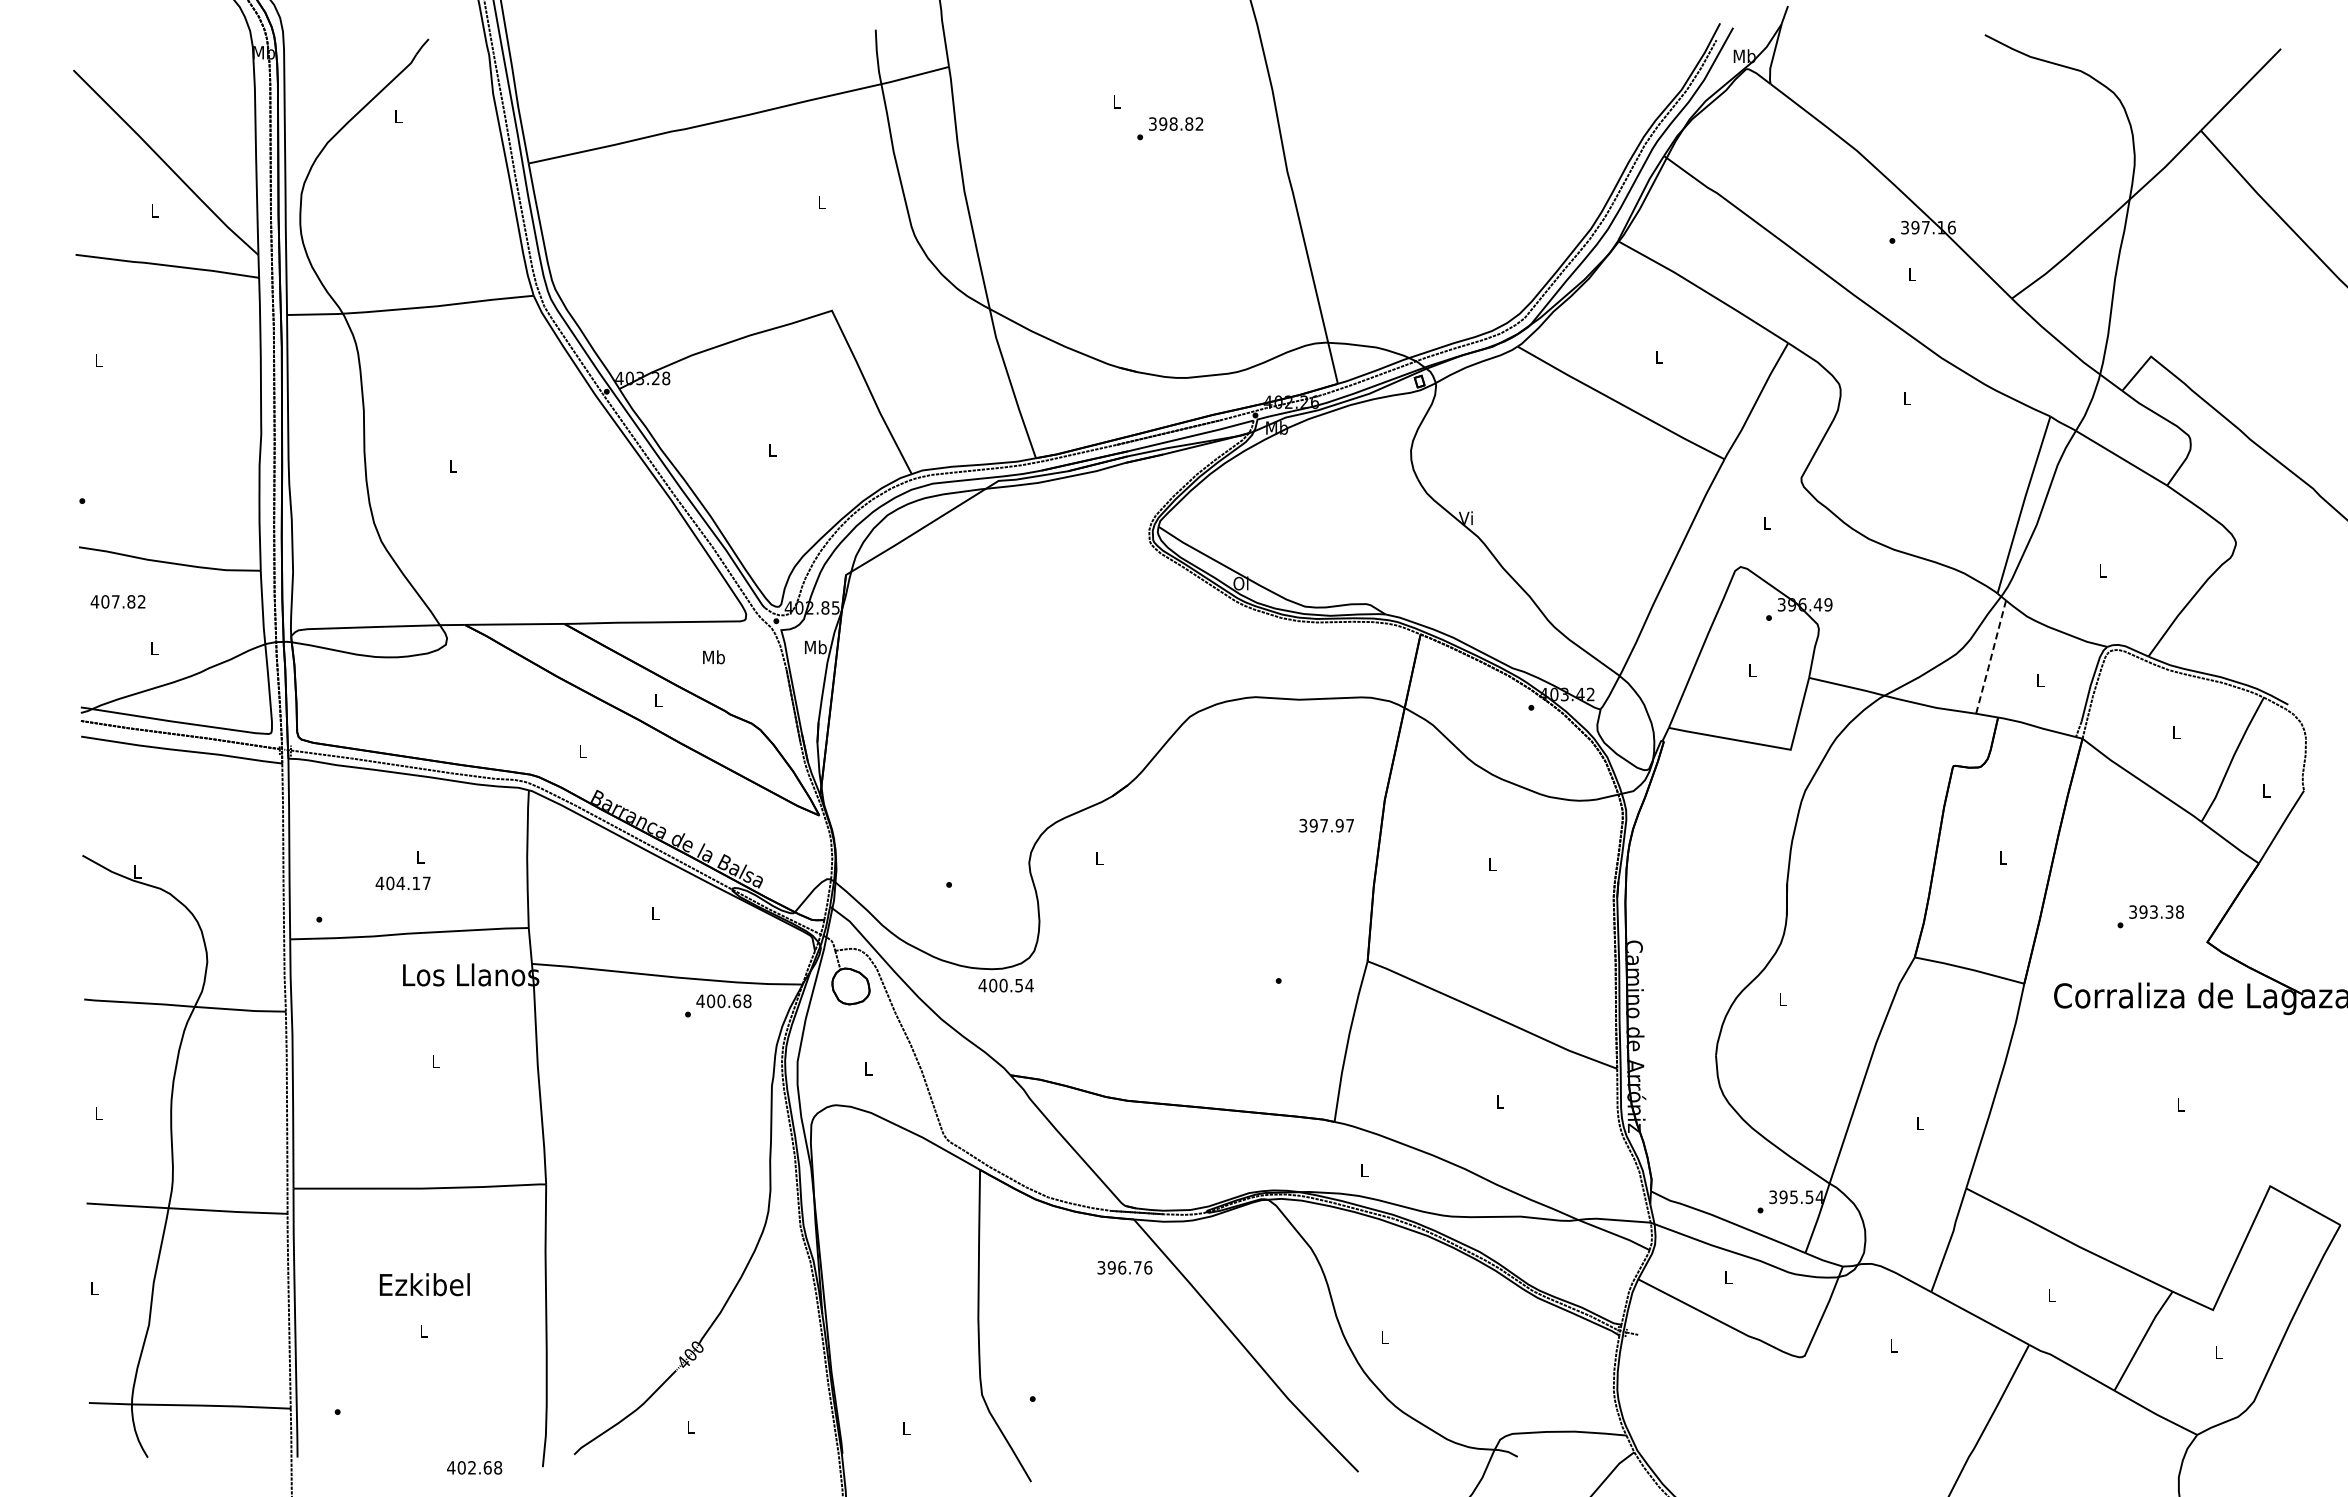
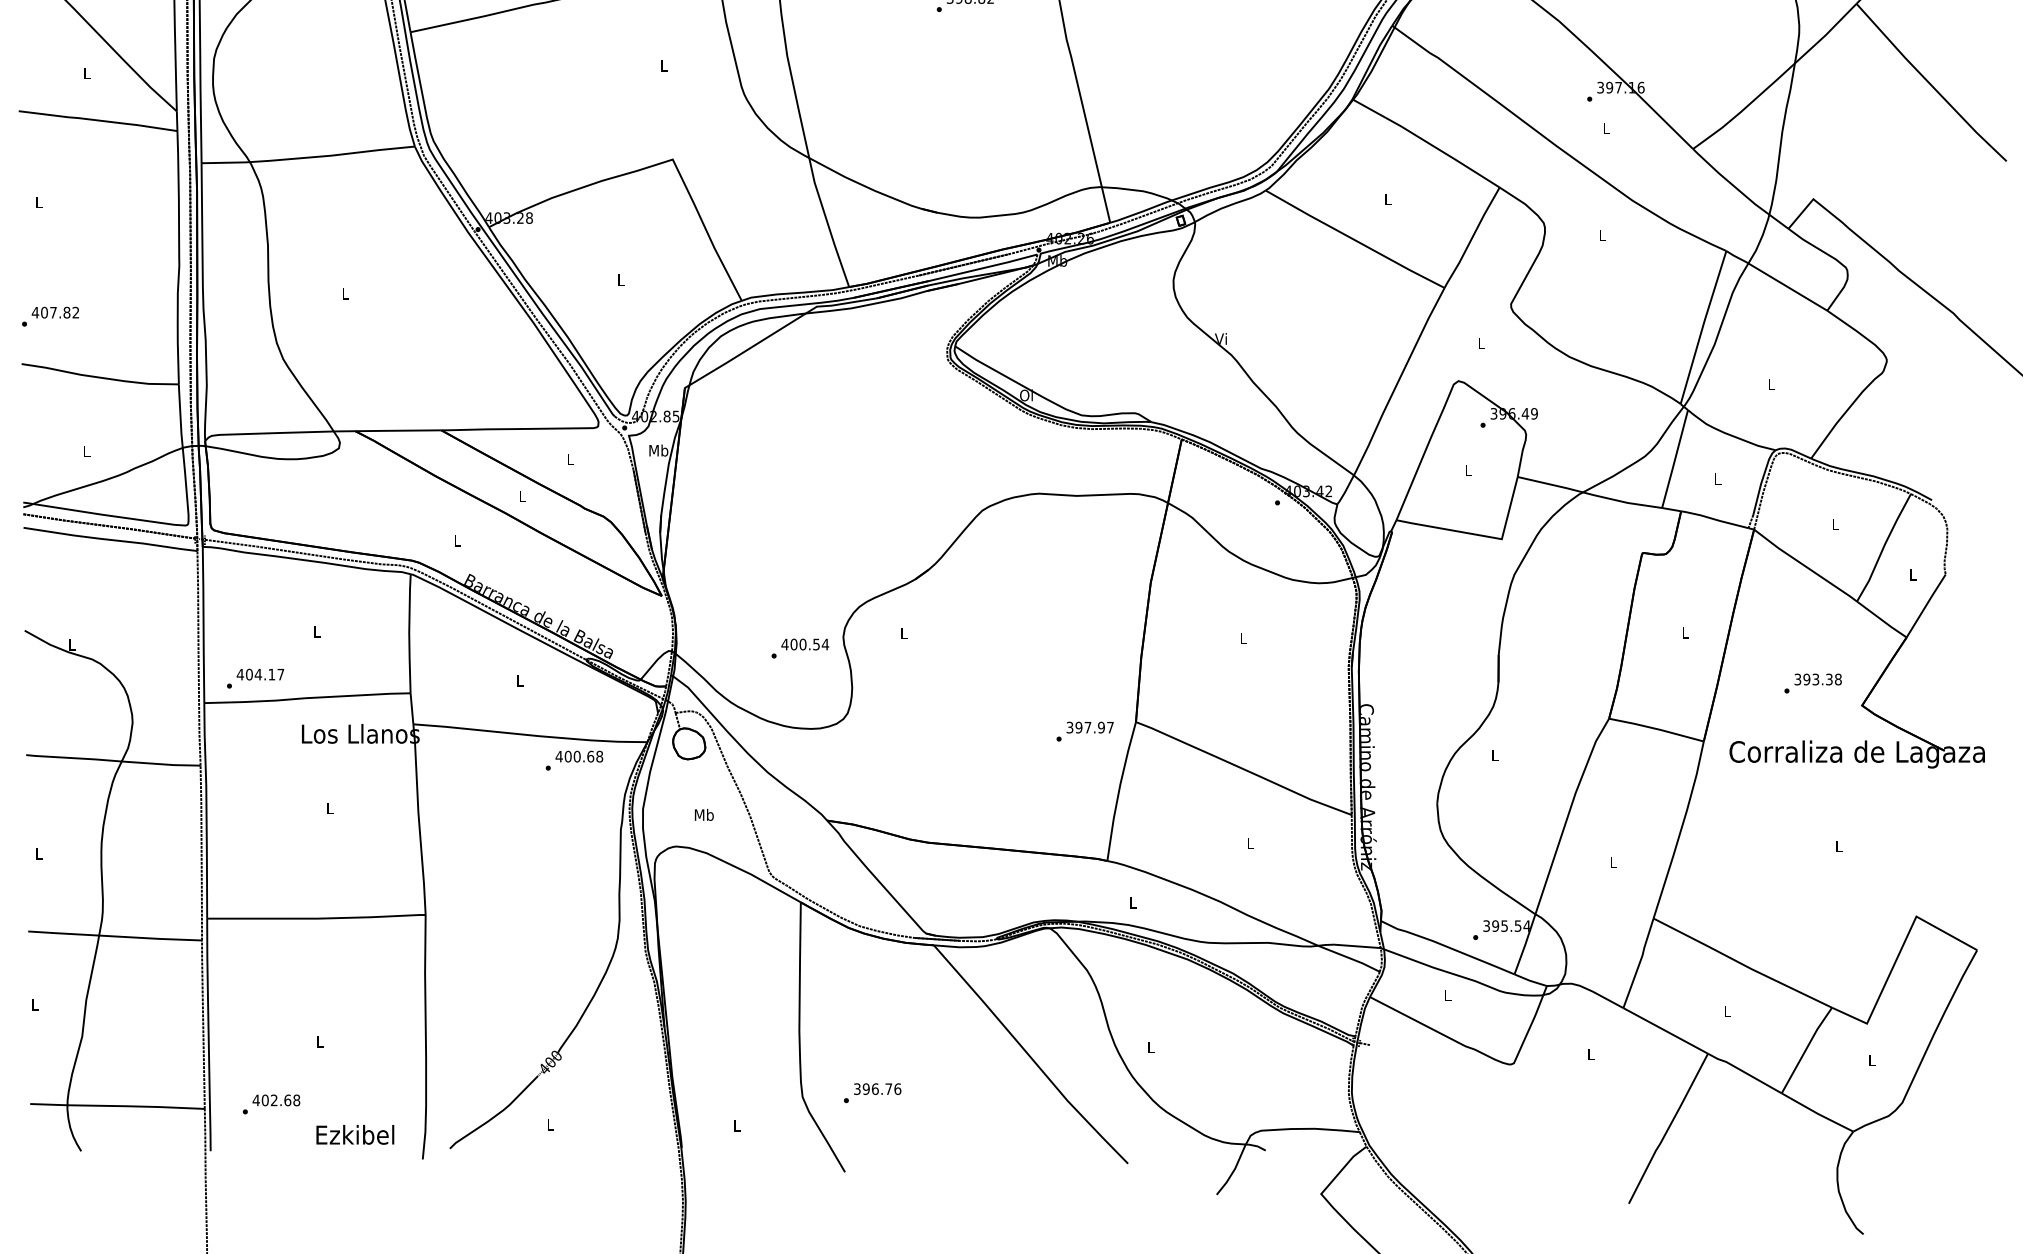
text: (117, 601) -> (54, 312), moved
text: (713, 657) -> (570, 459), Mb -> L
line: (1991, 657) -> (1675, 459), dashed -> solid
text: (1326, 825) -> (1090, 727), moved
text: (402, 883) -> (259, 674), moved
text: (1005, 985) -> (804, 644), moved
text: (868, 1068) -> (704, 814), L -> Mb
text: (1124, 1267) -> (877, 1088), moved
text: (424, 1284) -> (355, 1134), moved
text: (474, 1467) -> (276, 1100), moved

